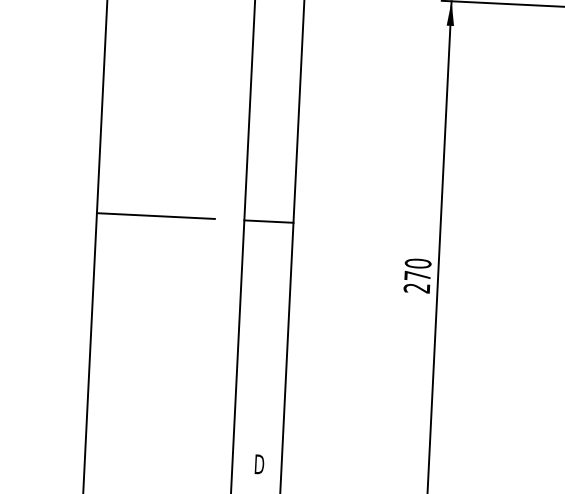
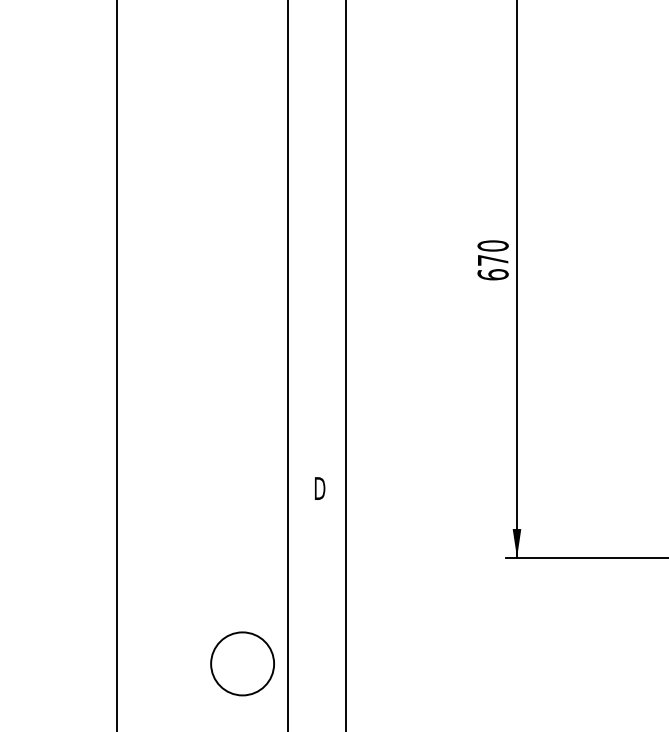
line: (156, 216) -> (185, 205), removed
line: (268, 221) -> (316, 205), removed
text: (416, 288) -> (492, 274), 270 -> 670

